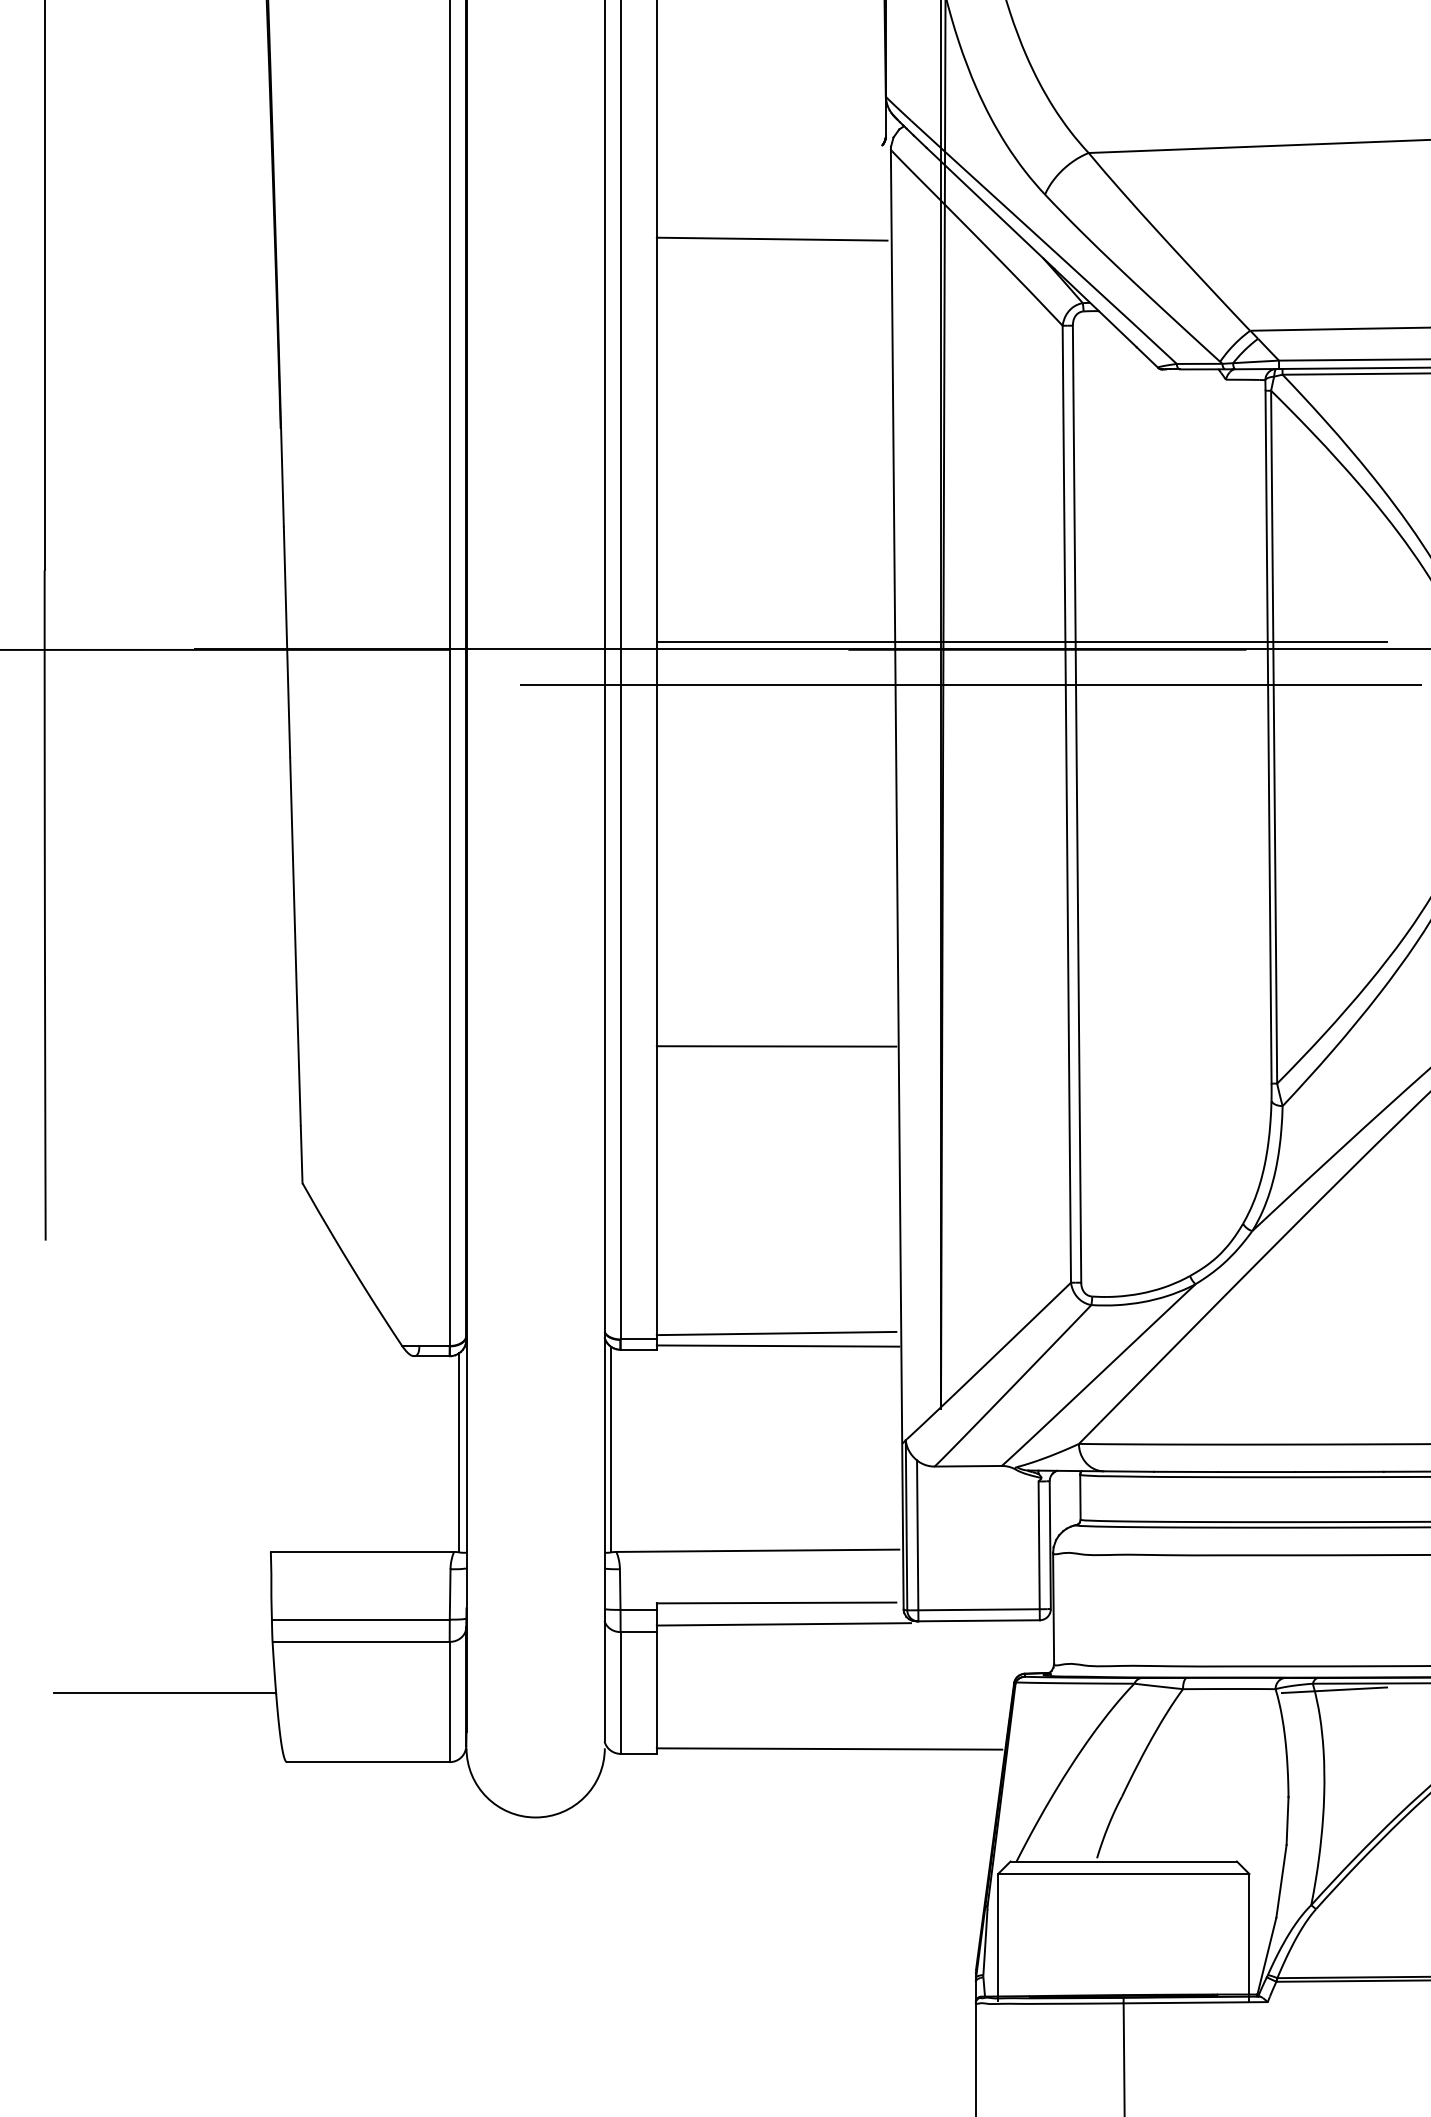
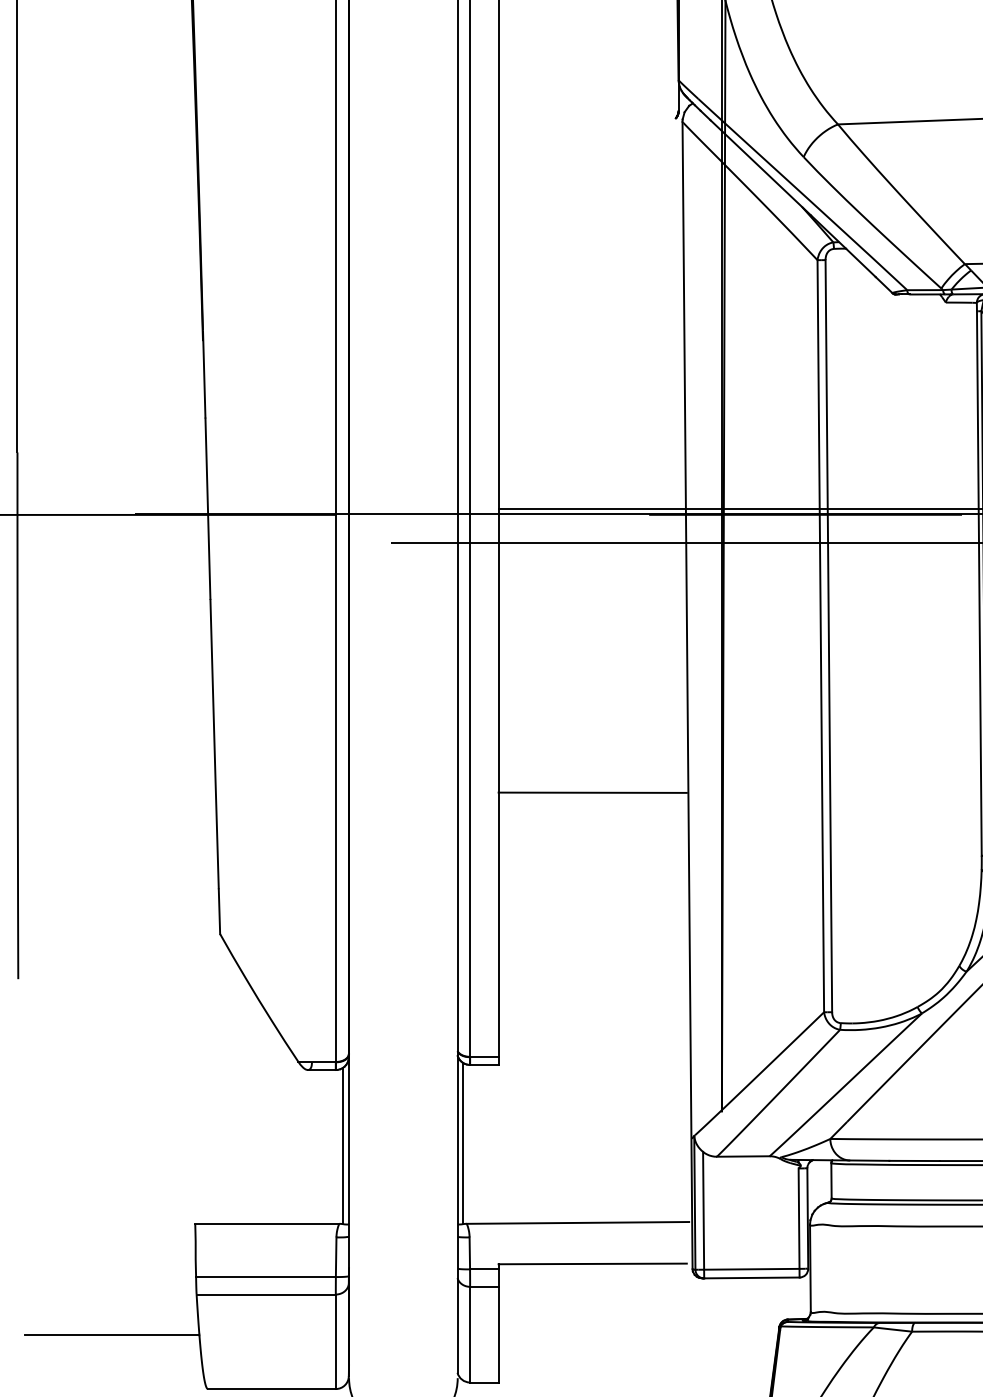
line: (771, 238) -> (588, 191), removed
line: (776, 1046) -> (592, 792), moved
line: (776, 1333) -> (592, 1052), removed
line: (777, 1345) -> (593, 1061), removed
line: (783, 1624) -> (598, 1280), removed
line: (829, 1748) -> (634, 1378), removed

